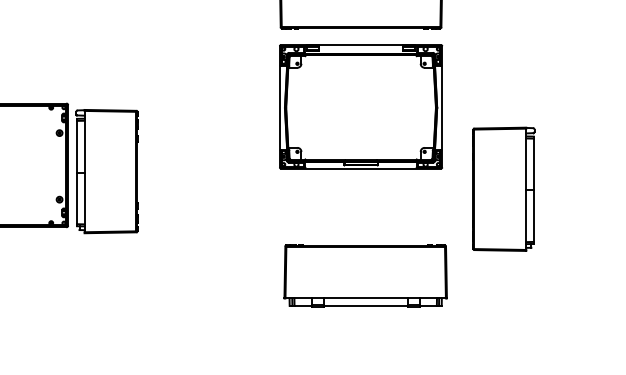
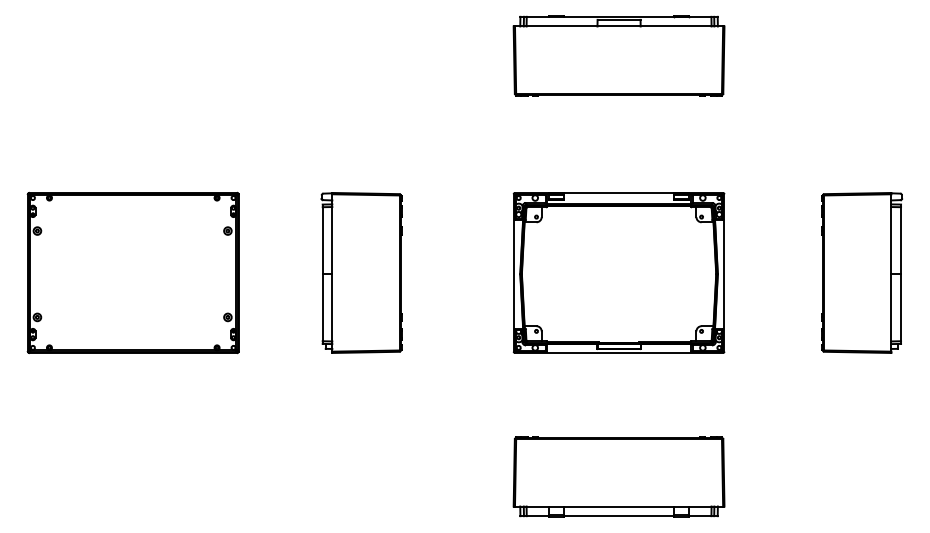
part: (360, 106) -> (618, 272), moved
part: (107, 171) -> (361, 272), moved
part: (503, 188) -> (861, 272), moved
part: (365, 275) -> (618, 476), moved

